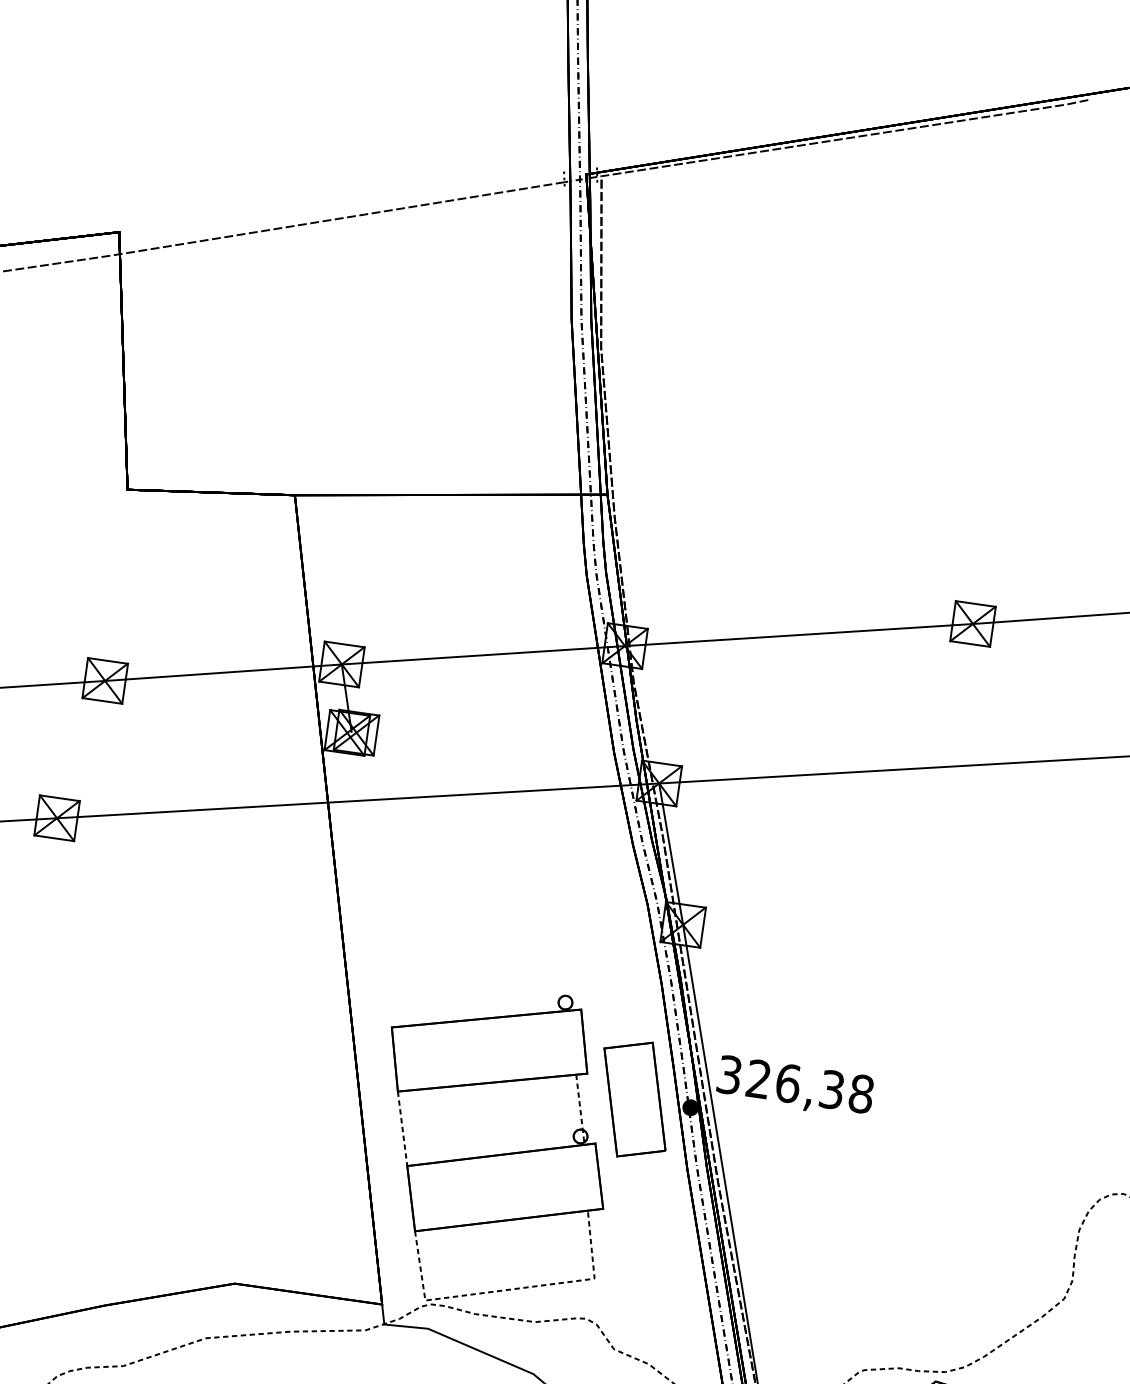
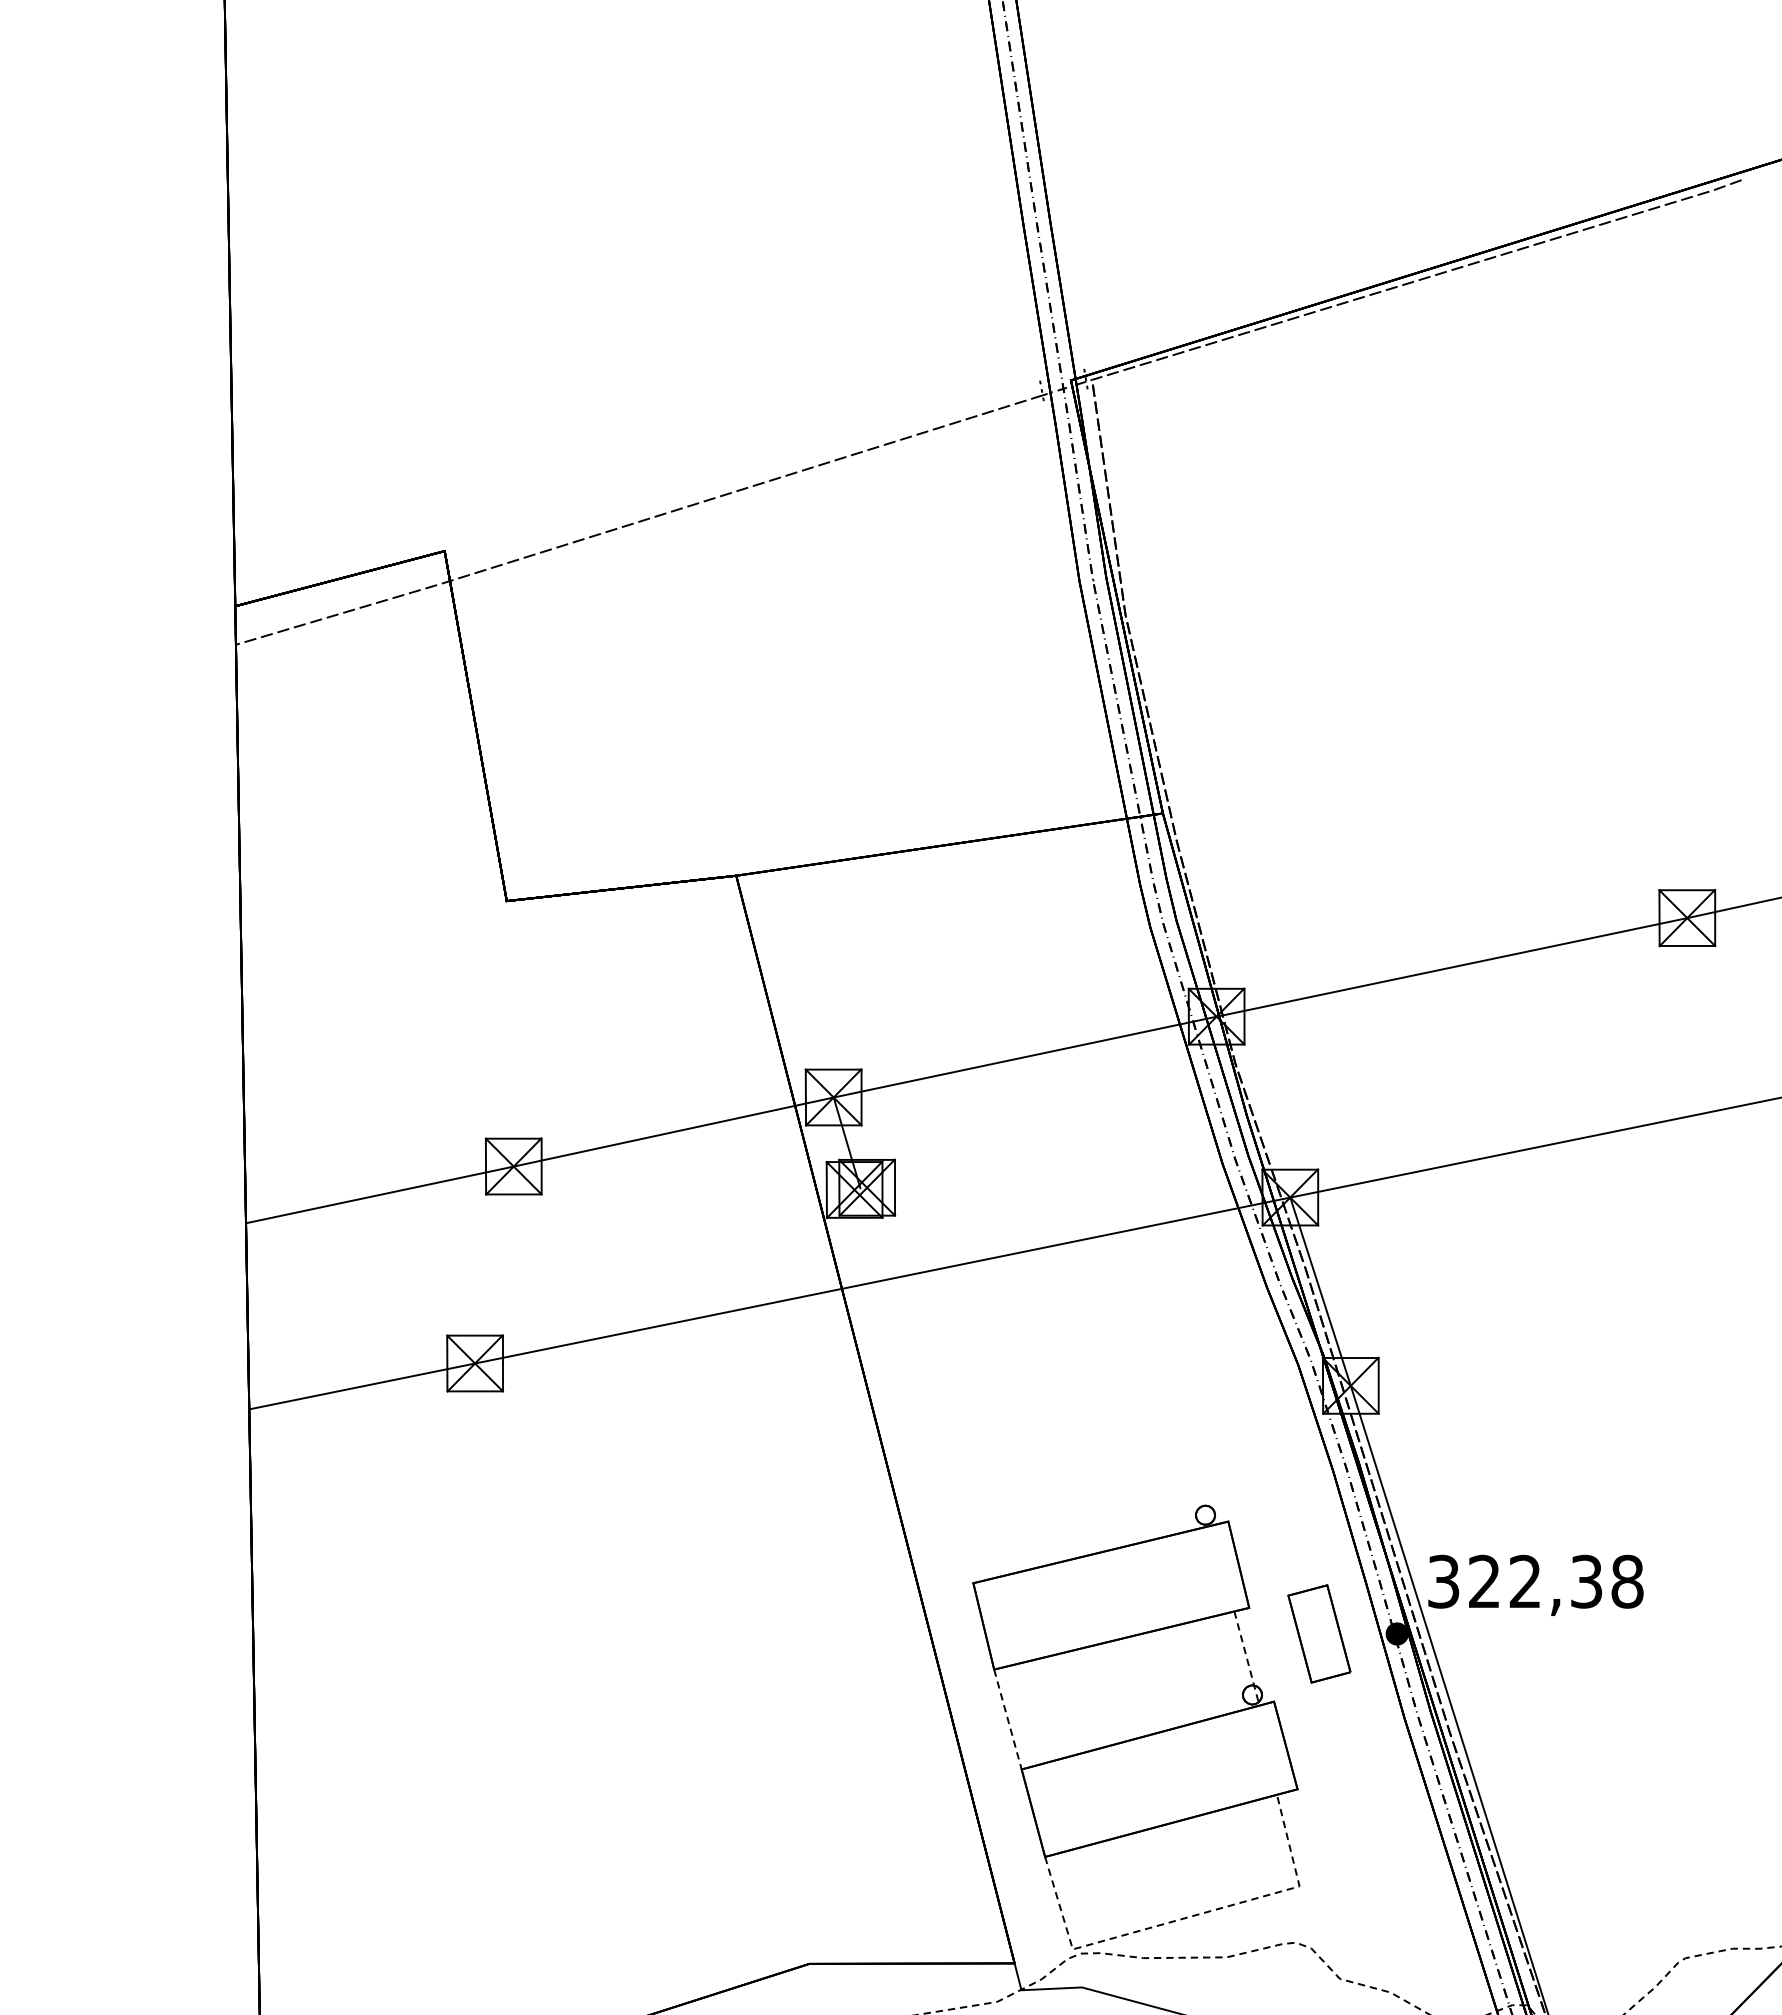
text: (788, 1083) -> (1525, 1581), 326,38 -> 322,38
part: (635, 1099) -> (1319, 1633), size x0.6

